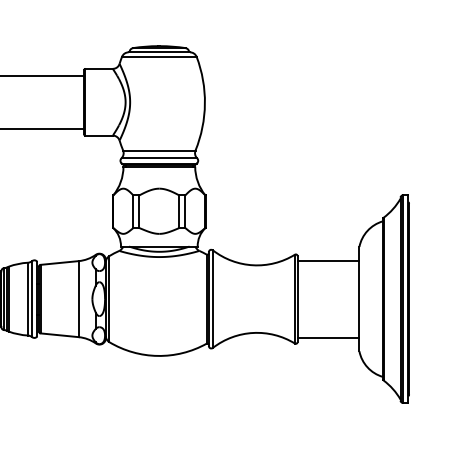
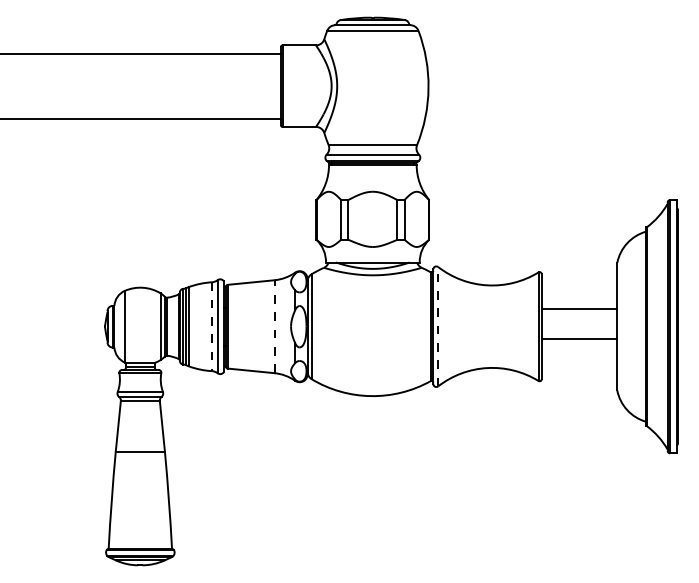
line: (328, 260) -> (579, 308), moved
line: (78, 298) -> (274, 326), solid -> dashed
line: (213, 298) -> (438, 326), solid -> dashed
line: (28, 299) -> (212, 327), solid -> dashed
line: (328, 337) -> (579, 338), moved

